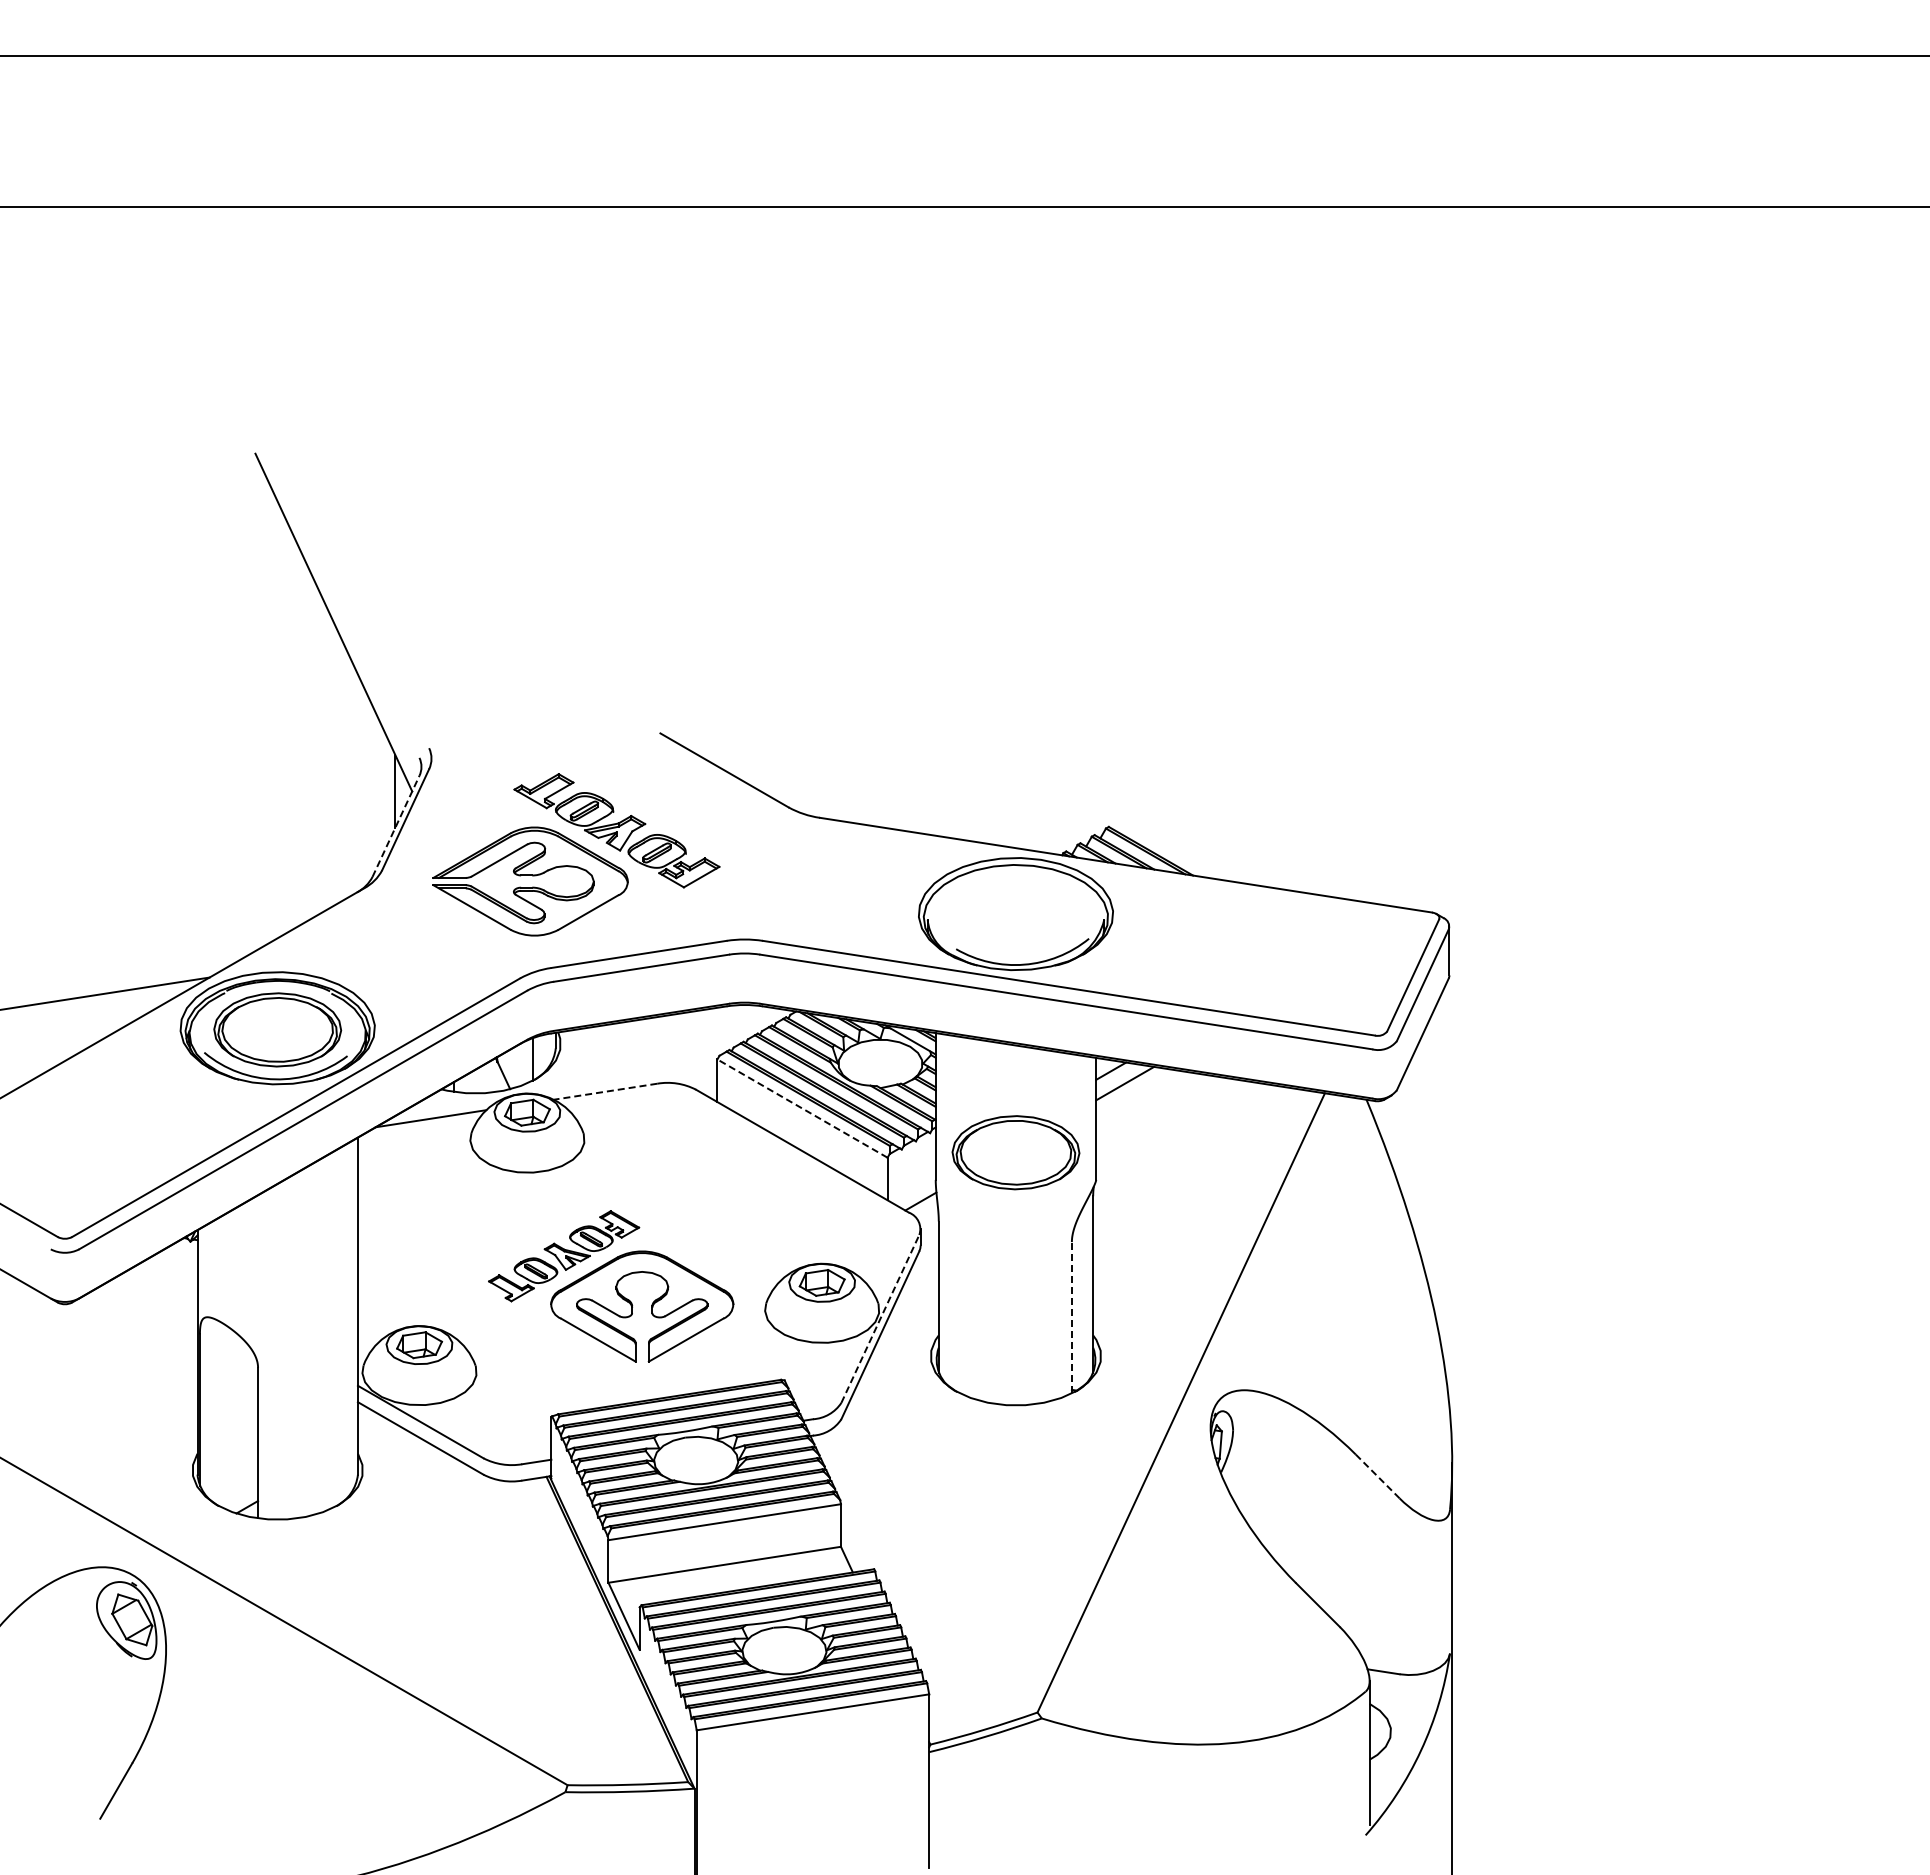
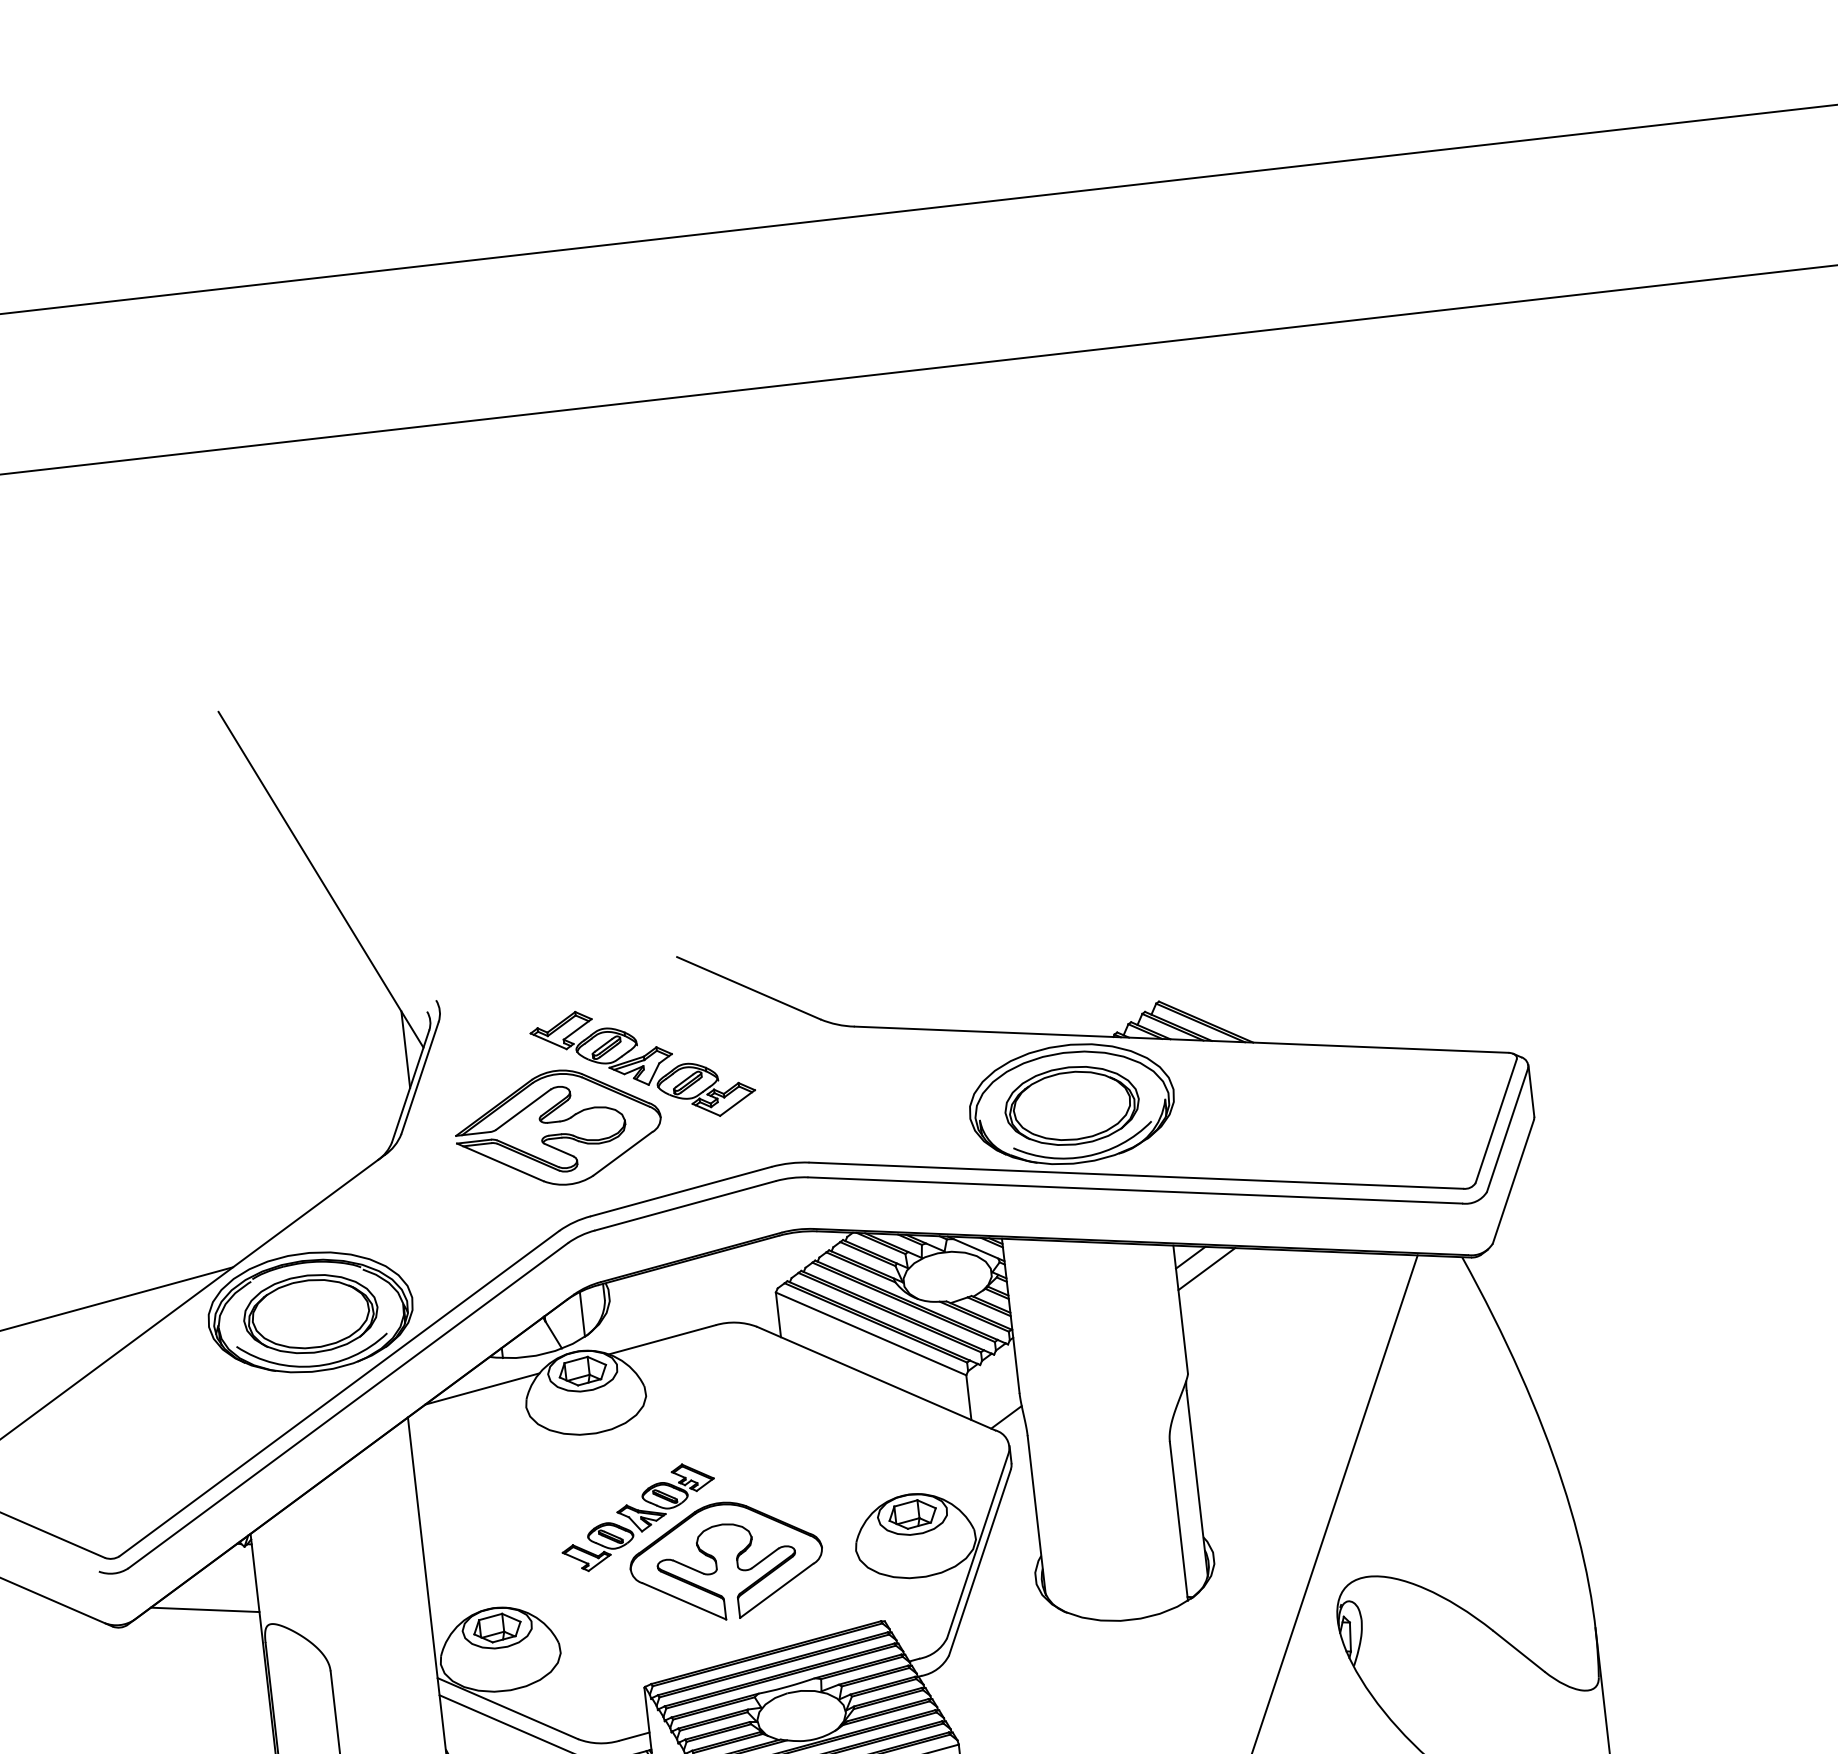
line: (396, 826) -> (411, 1086), dashed -> solid
line: (605, 1091) -> (662, 1339), dashed -> solid
line: (802, 1108) -> (871, 1333), dashed -> solid
part: (1015, 1152) -> (1071, 1105), moved
line: (146, 1296) -> (204, 1609), added
line: (1071, 1317) -> (1178, 1521), dashed -> solid
line: (880, 1318) -> (978, 1544), dashed -> solid
line: (1377, 1476) -> (1518, 1651), dashed -> solid

